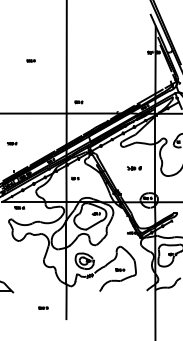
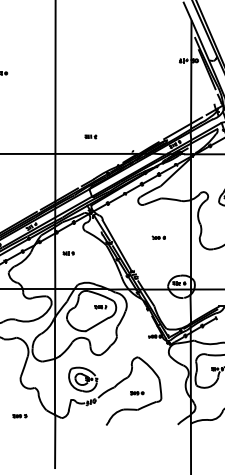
part: (78, 102) -> (90, 137), moved
part: (134, 168) -> (159, 237), size x0.62
part: (43, 307) -> (20, 415), moved

